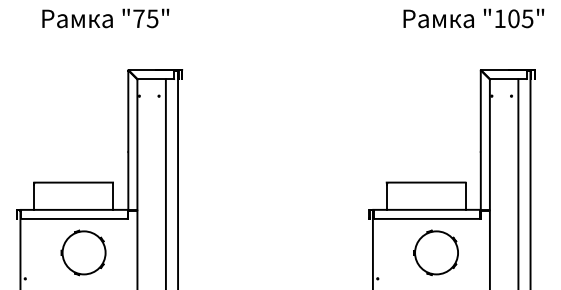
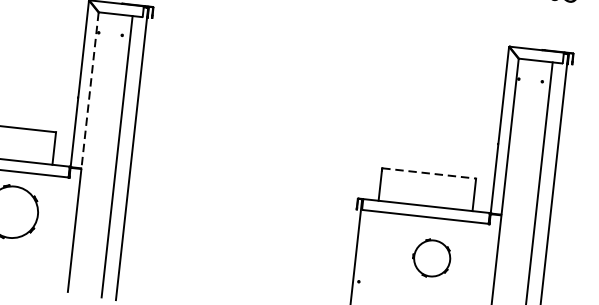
line: (137, 145) -> (90, 91), solid -> dashed
line: (426, 182) -> (429, 173), solid -> dashed
part: (435, 252) -> (431, 258), size x0.7

